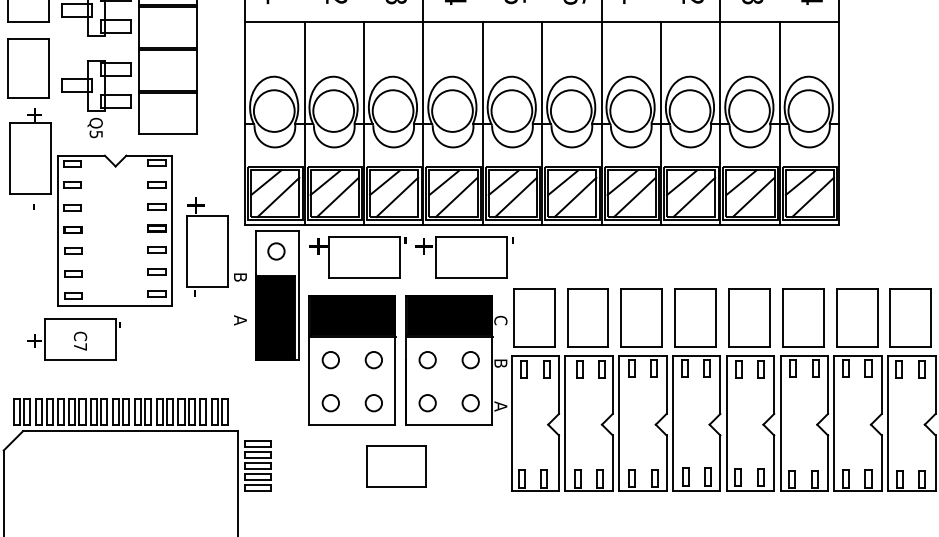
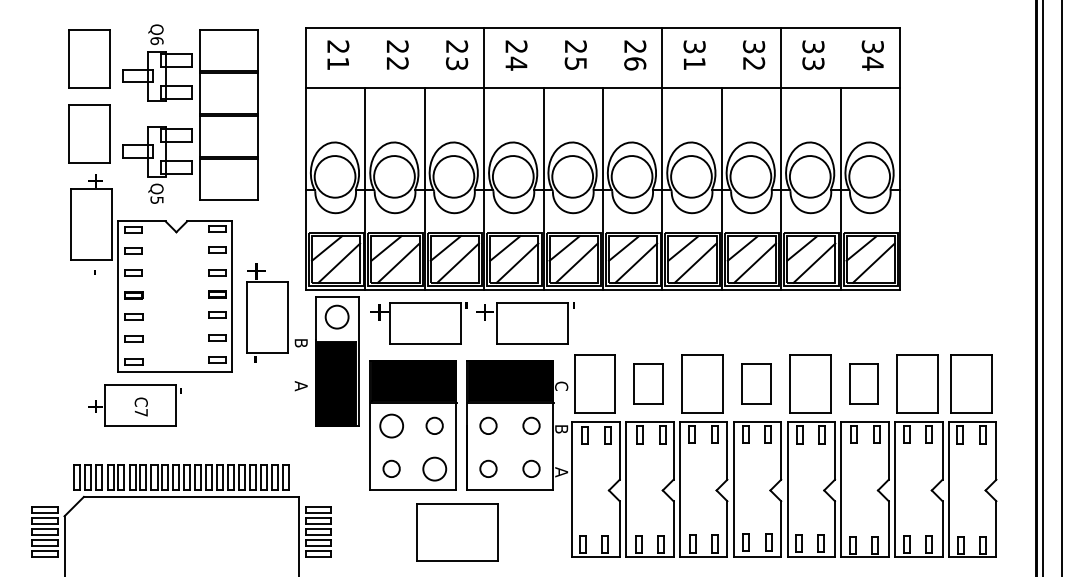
circle: (276, 251) -> (337, 317), size x1.4
part: (587, 317) -> (648, 383), size x0.7
part: (695, 317) -> (756, 383), size x0.7
part: (802, 317) -> (863, 383), size x0.7
circle: (330, 359) -> (391, 425), size x1.4
circle: (373, 402) -> (434, 468), size x1.4
part: (395, 466) -> (456, 532), size x1.4

